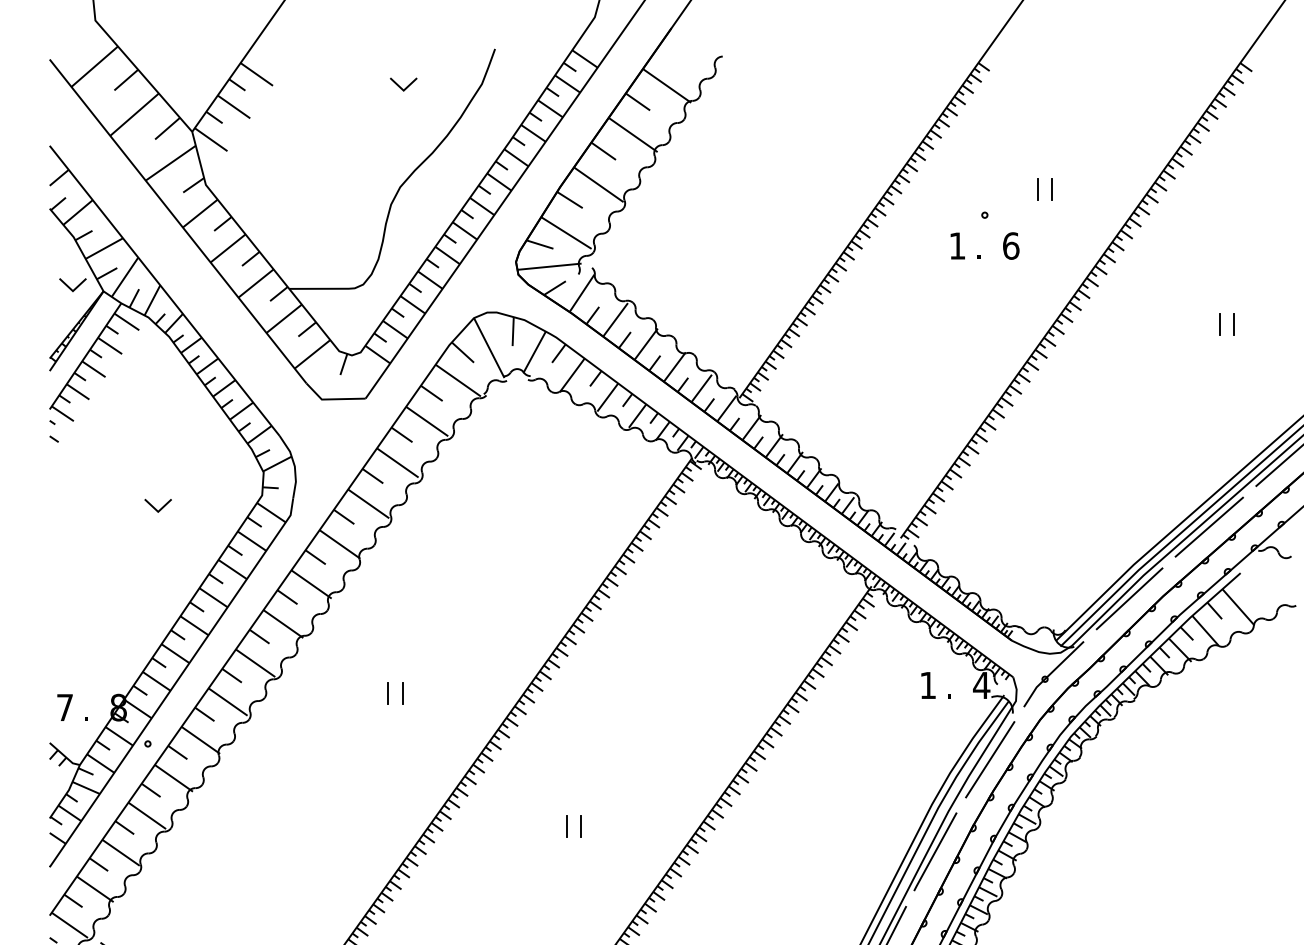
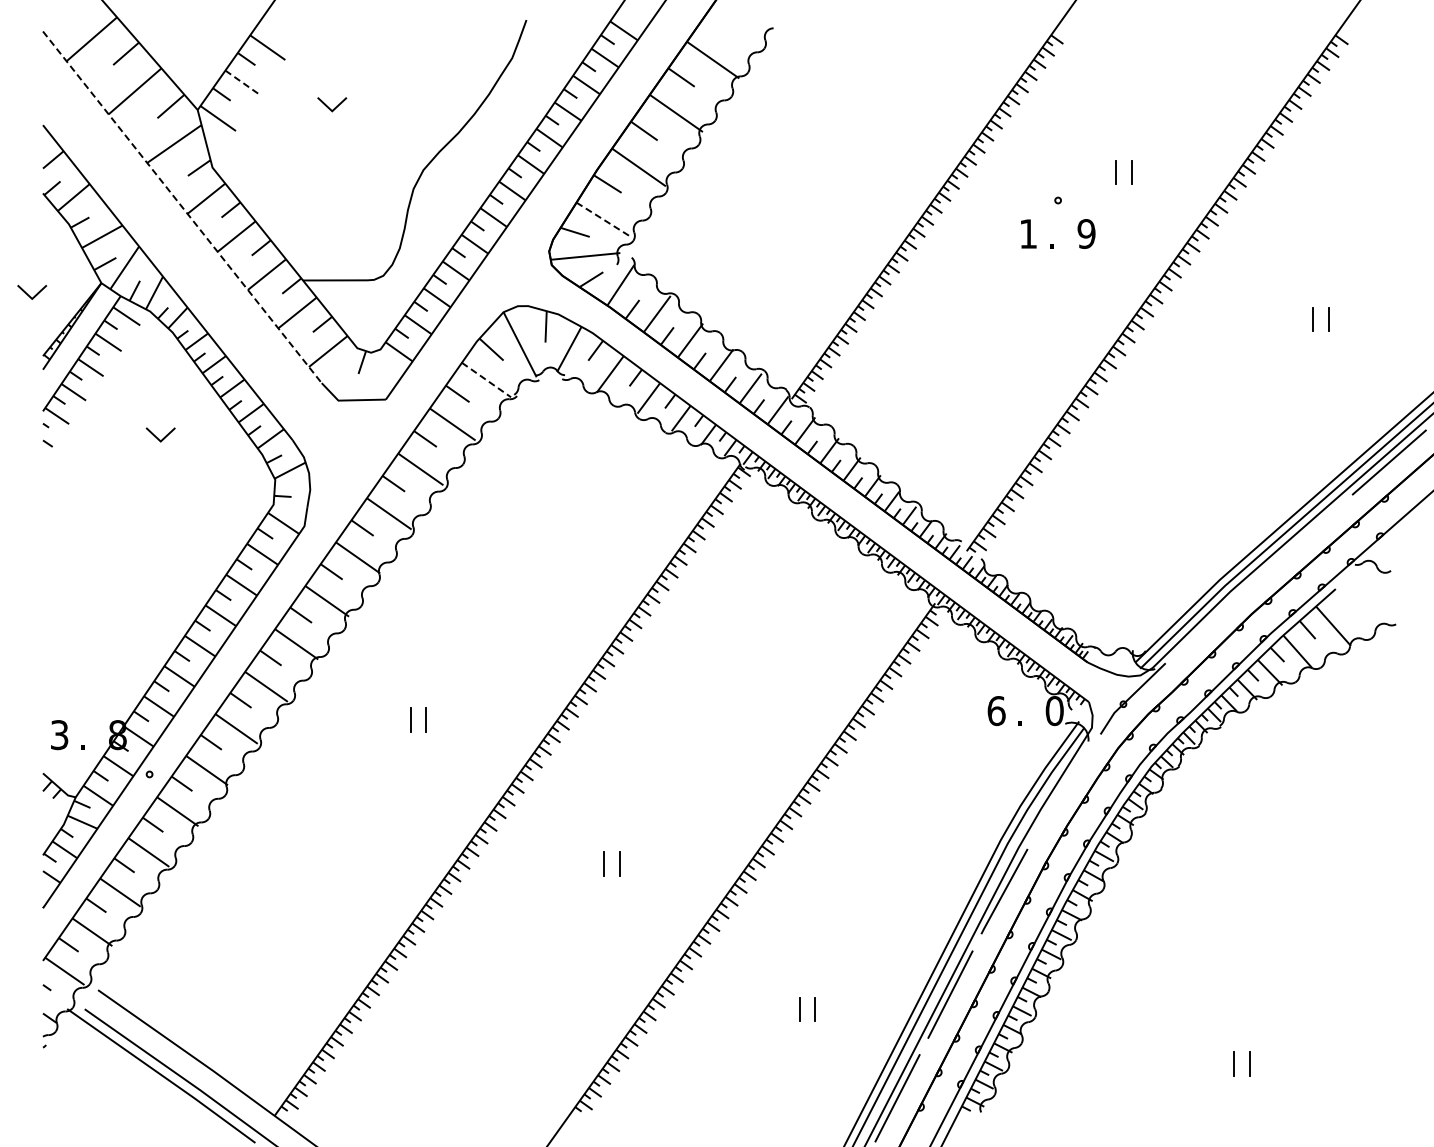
line: (406, 86) -> (335, 106), moved
line: (234, 107) -> (243, 83), solid -> dashed
line: (178, 221) -> (182, 207), solid -> dashed
line: (566, 233) -> (604, 220), solid -> dashed
text: (1011, 246) -> (1086, 234), 6 -> 9
line: (75, 287) -> (35, 294), moved
line: (458, 381) -> (486, 380), solid -> dashed
line: (155, 508) -> (157, 437), moved
line: (1209, 527) -> (1301, 539), removed
line: (1128, 598) -> (1214, 616), removed
text: (928, 685) -> (996, 711), 1 -> 6
text: (981, 685) -> (1054, 711), 4 -> 0
text: (64, 708) -> (59, 735), 7 -> 3
line: (989, 759) -> (1063, 791), removed

